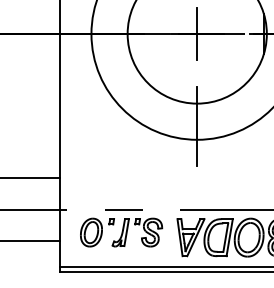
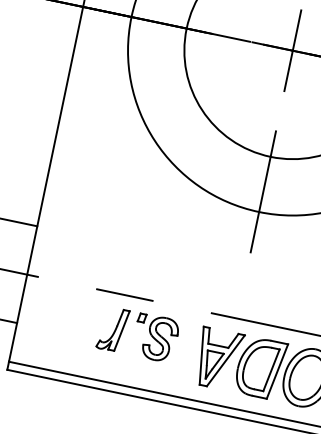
part: (97, 232) -> (77, 321), removed

